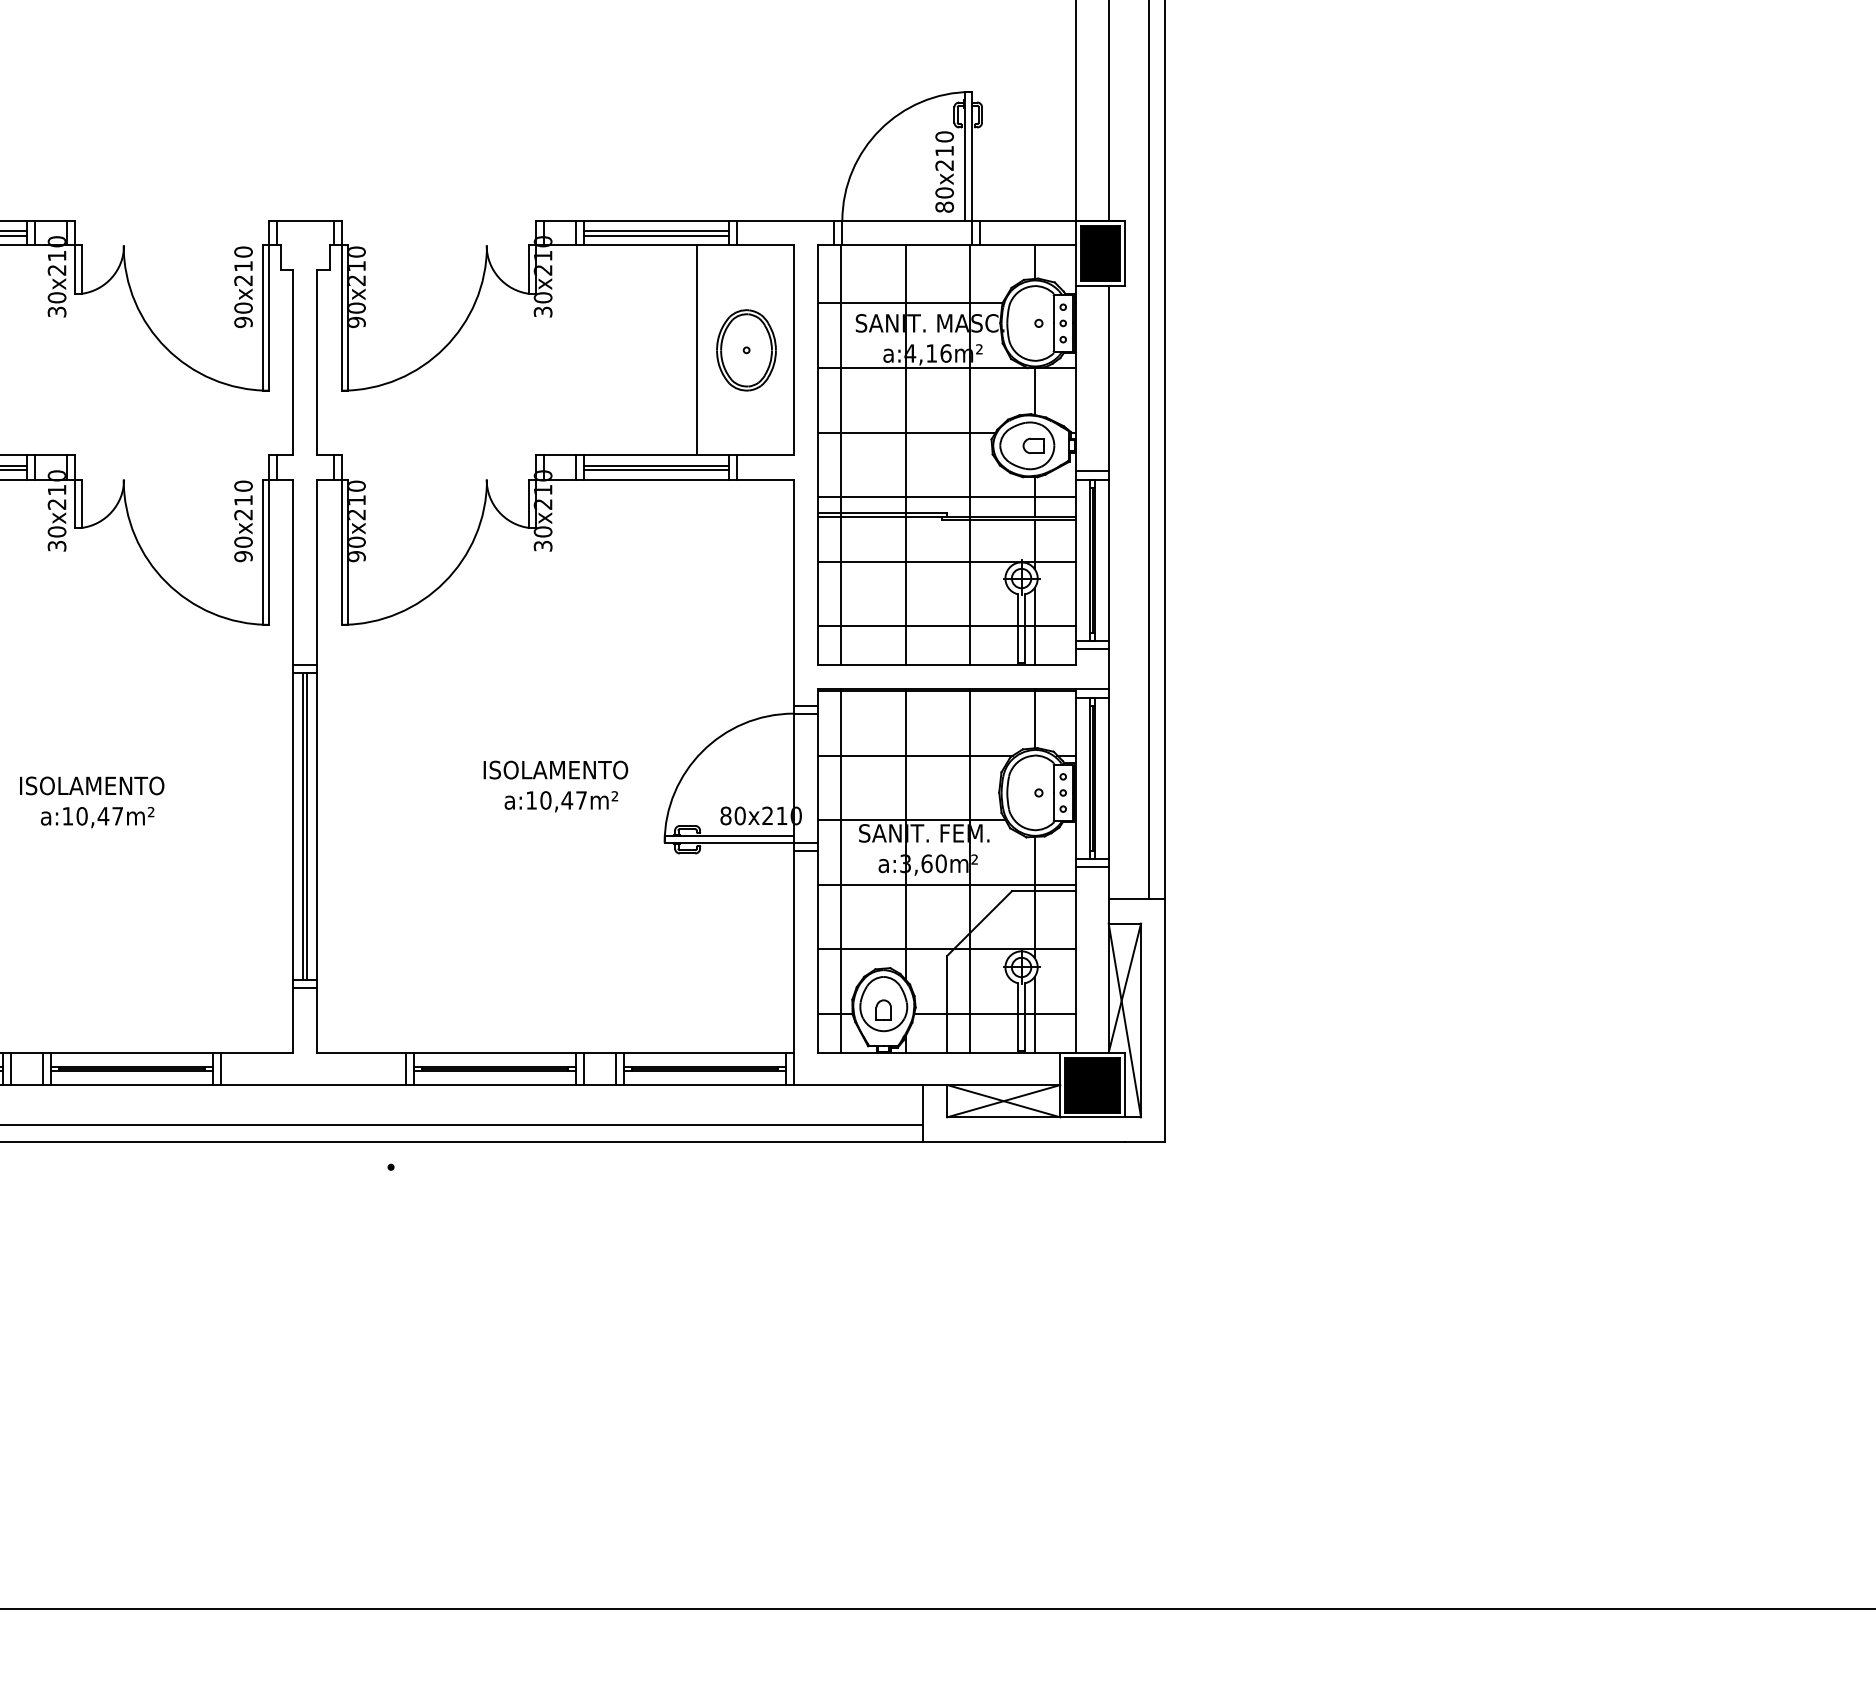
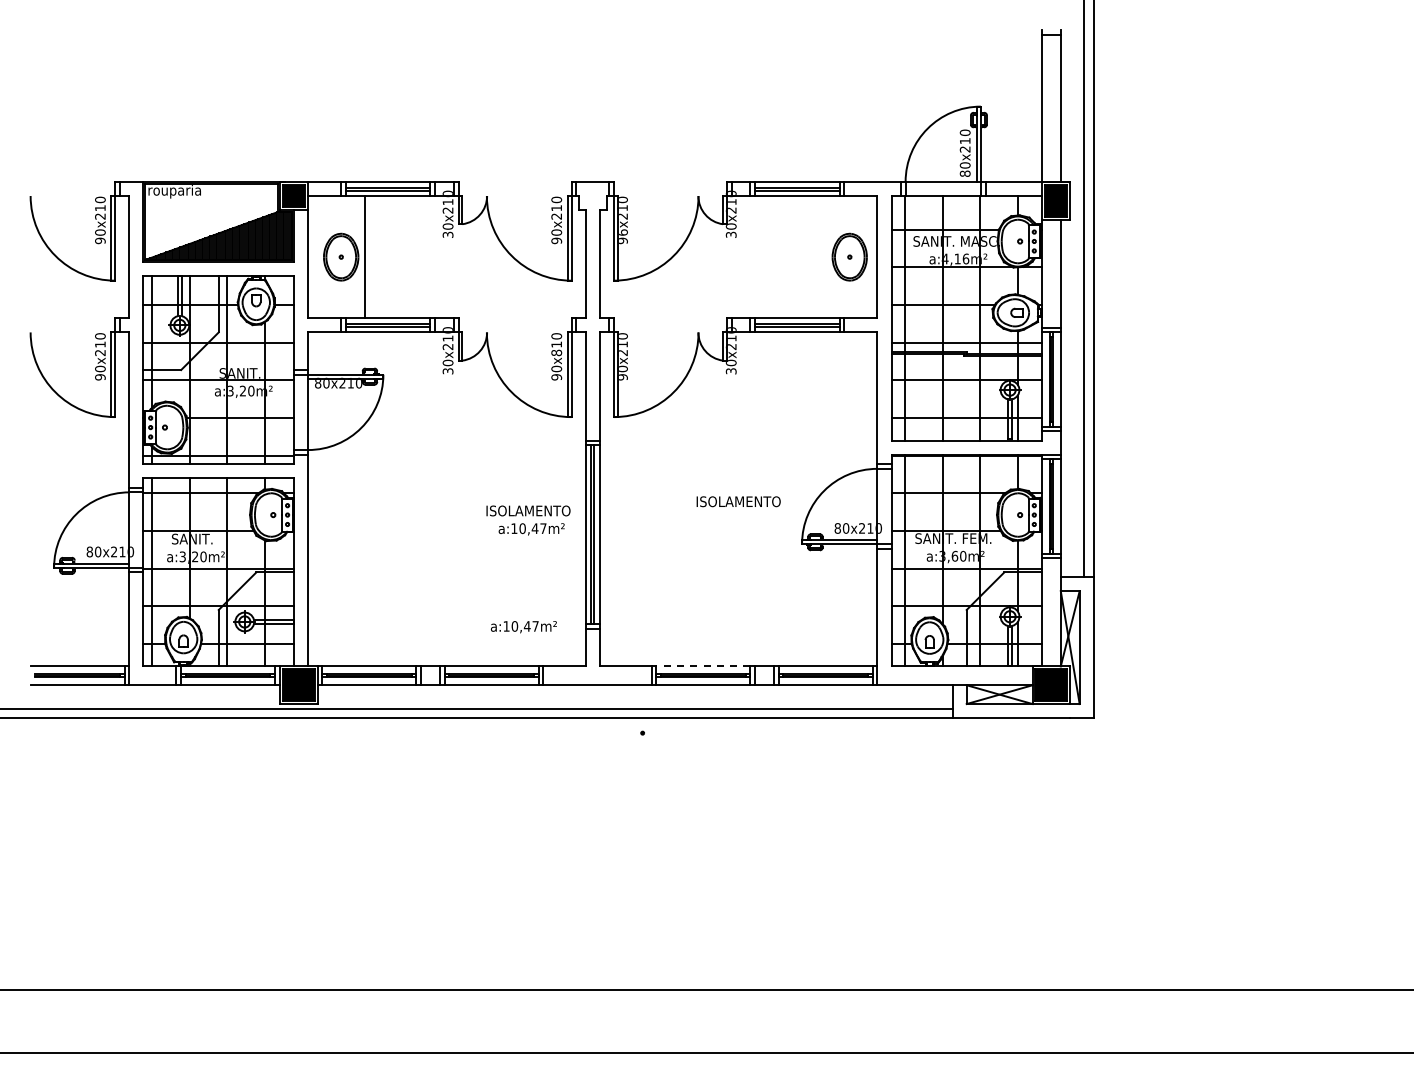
text: (358, 307) -> (623, 232), 90x210 -> 96x210
line: (696, 350) -> (820, 257), removed
text: (243, 513) -> (556, 352), 90x210 -> 90x810
text: (92, 802) -> (528, 520), moved
text: (560, 802) -> (523, 627), moved
line: (493, 1052) -> (702, 666), solid -> dashed

